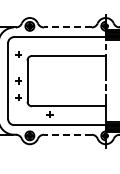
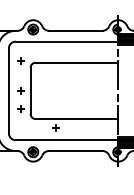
line: (67, 27) -> (75, 30), dashed -> solid
line: (67, 134) -> (75, 150), dashed -> solid

